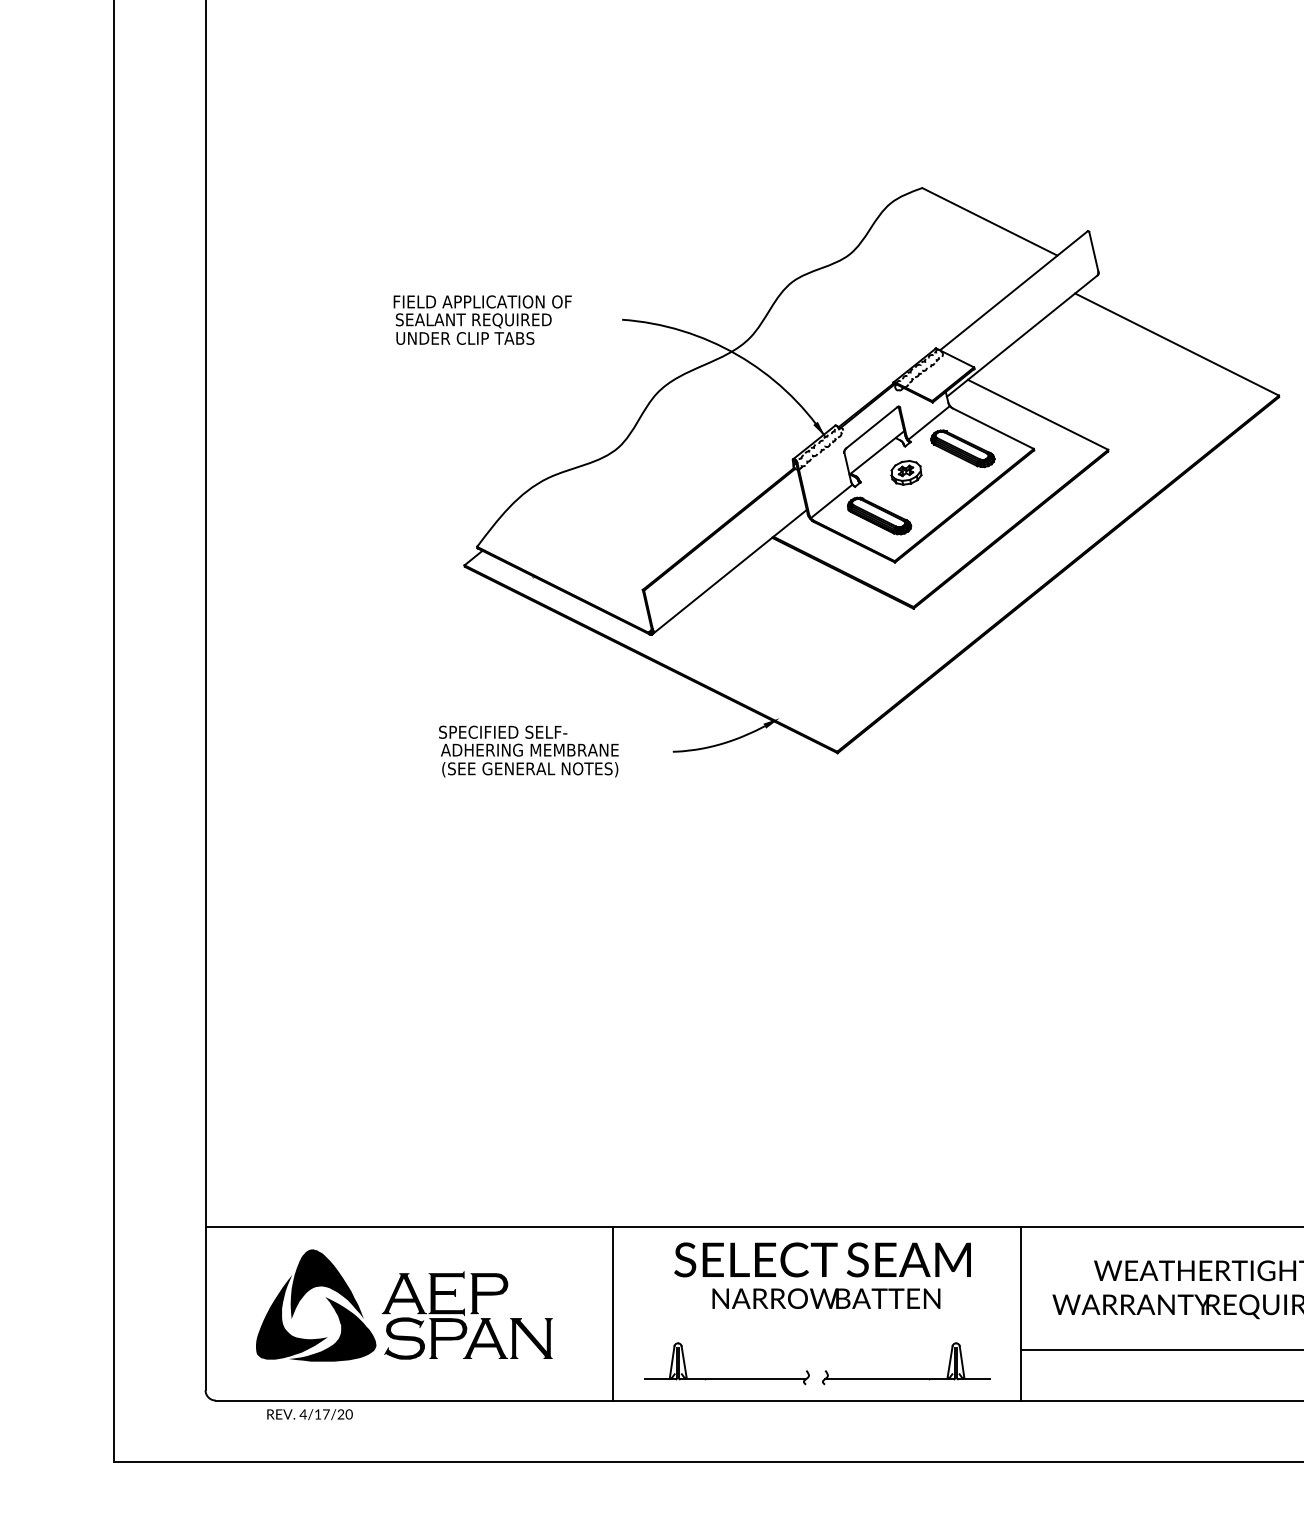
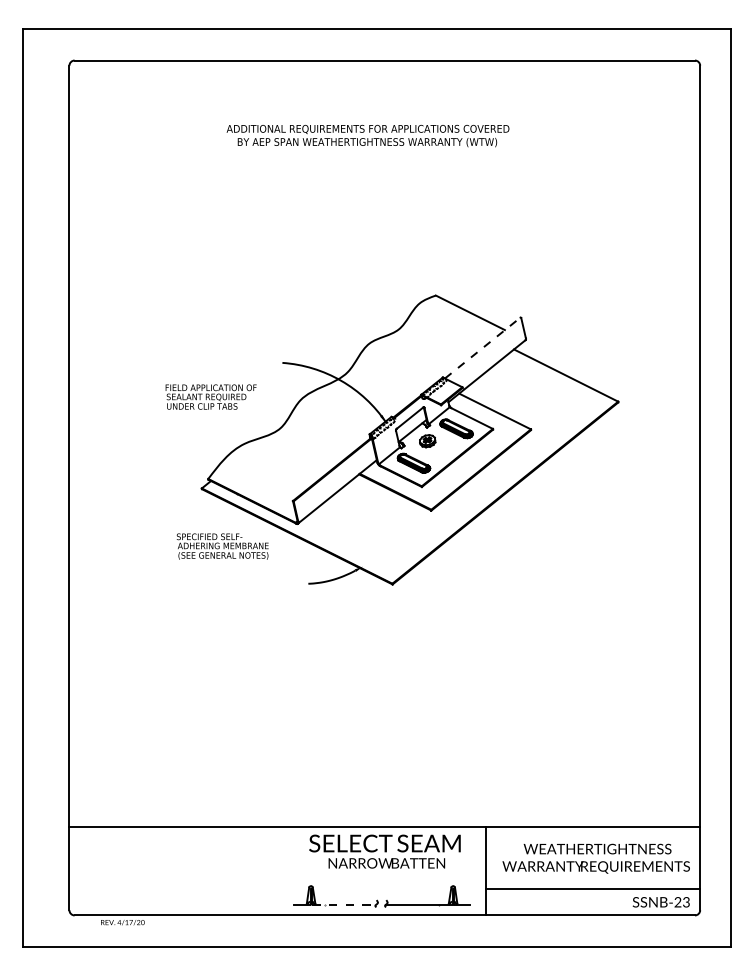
line: (1013, 291) -> (482, 348), solid -> dashed
text: (481, 318) -> (210, 396), moved
text: (528, 751) -> (222, 546), moved
part: (403, 1304) -> (170, 866), removed
line: (612, 1312) -> (277, 870), removed
line: (743, 1379) -> (344, 904), solid -> dashed

